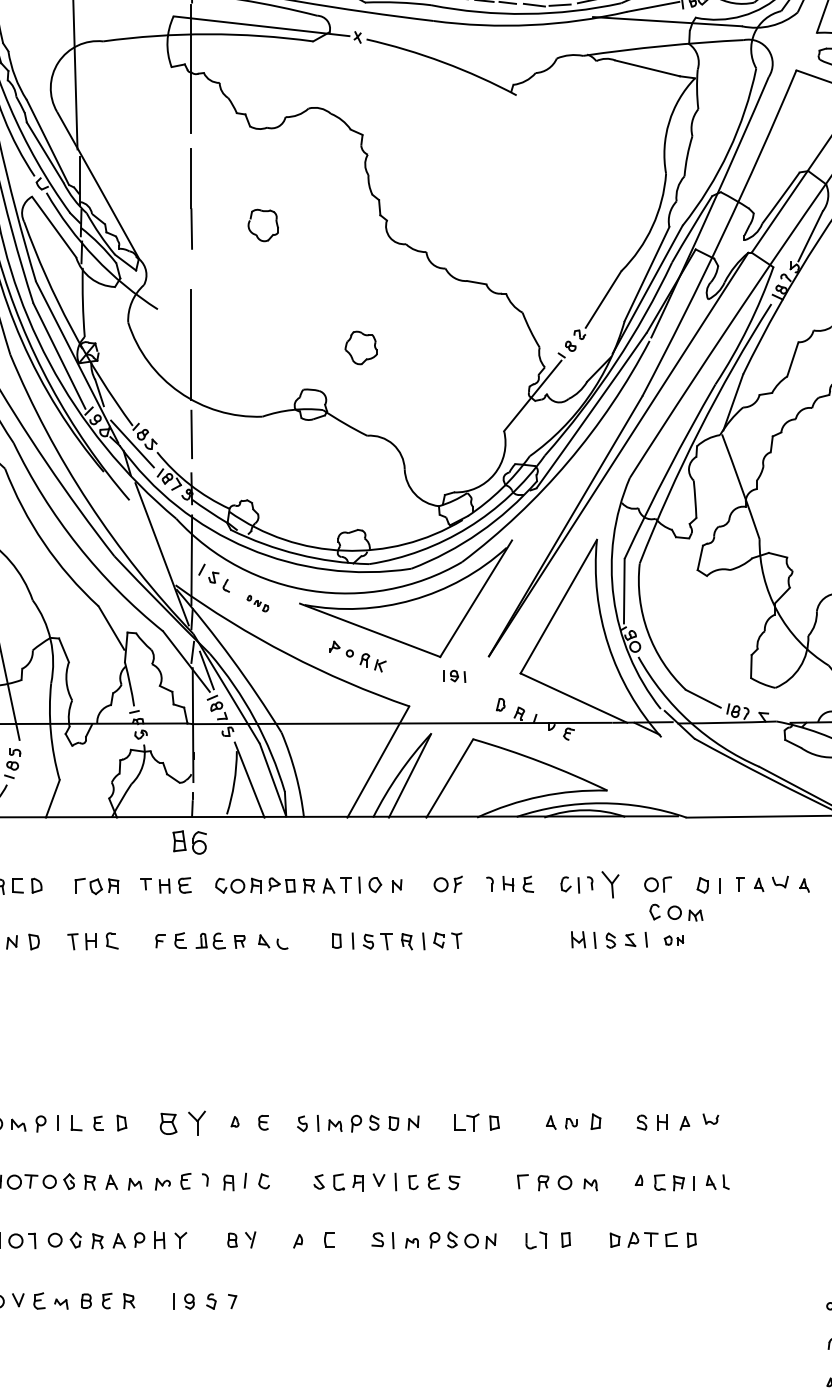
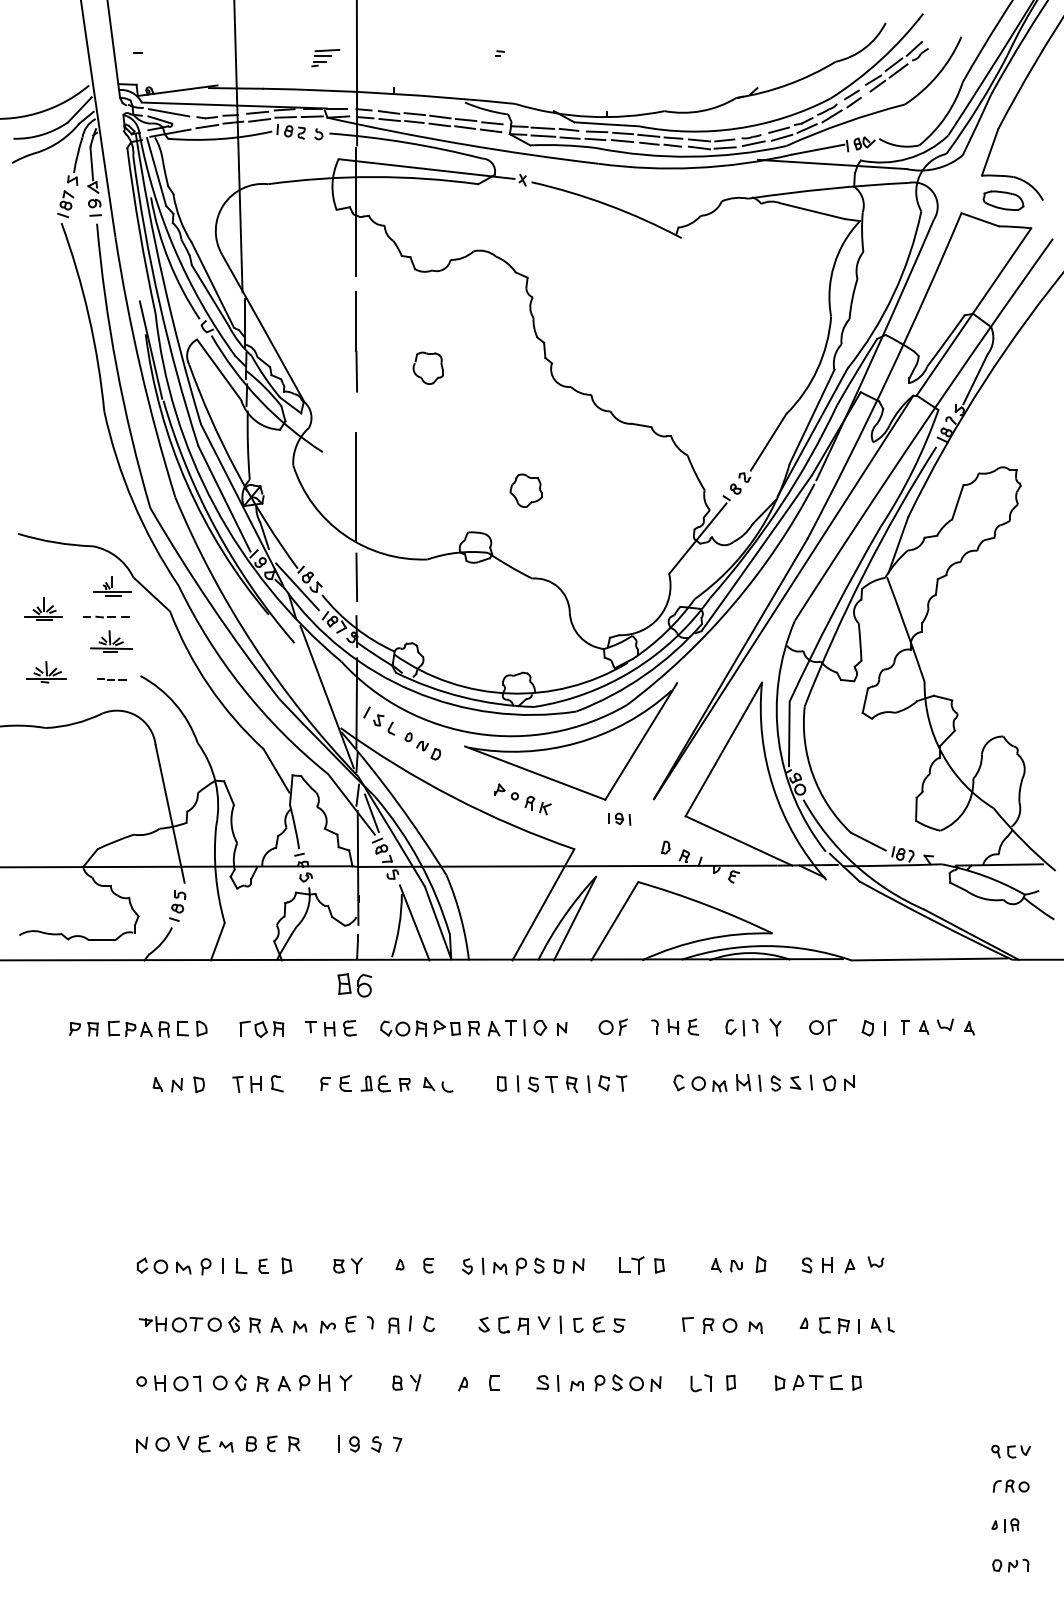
part: (257, 603) -> (422, 746), size x1.67
part: (610, 884) -> (775, 1027), size x0.62
part: (676, 912) -> (700, 1083), moved
part: (673, 940) -> (838, 1083), size x1.67
part: (182, 1122) -> (347, 1265), size x0.62

